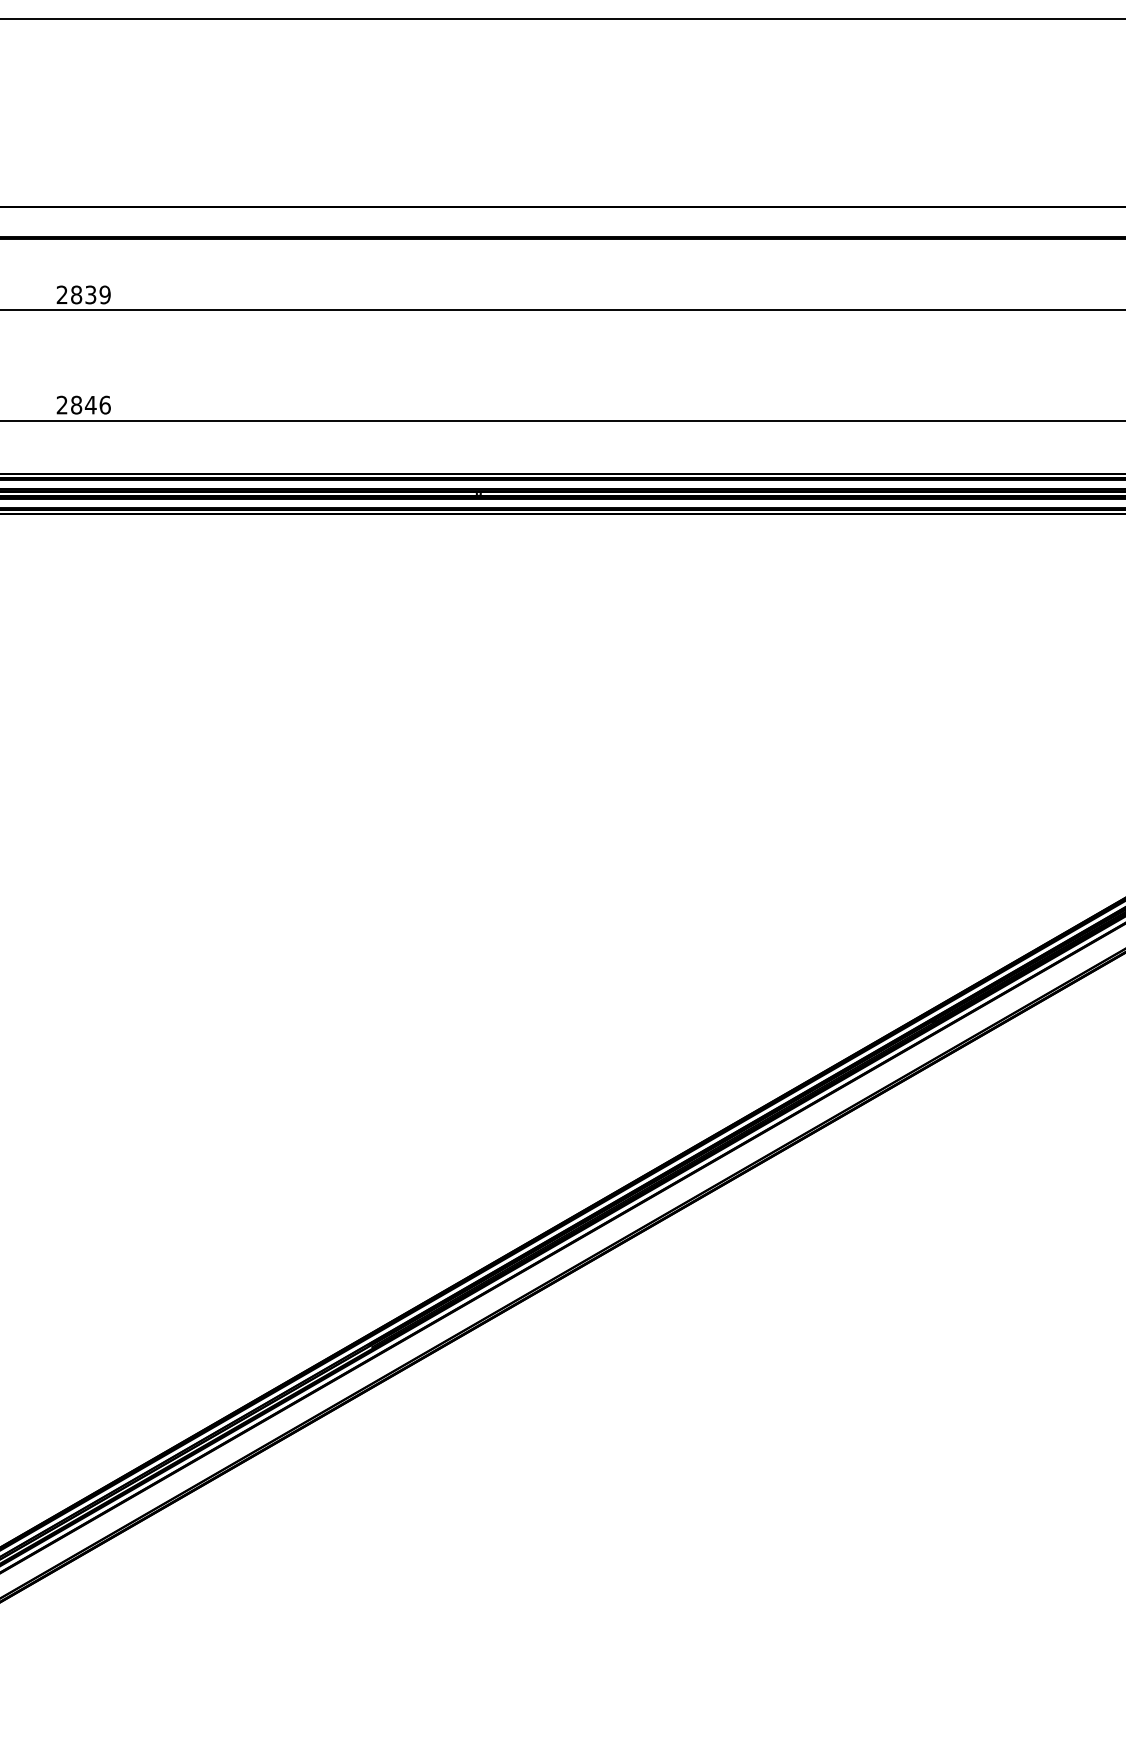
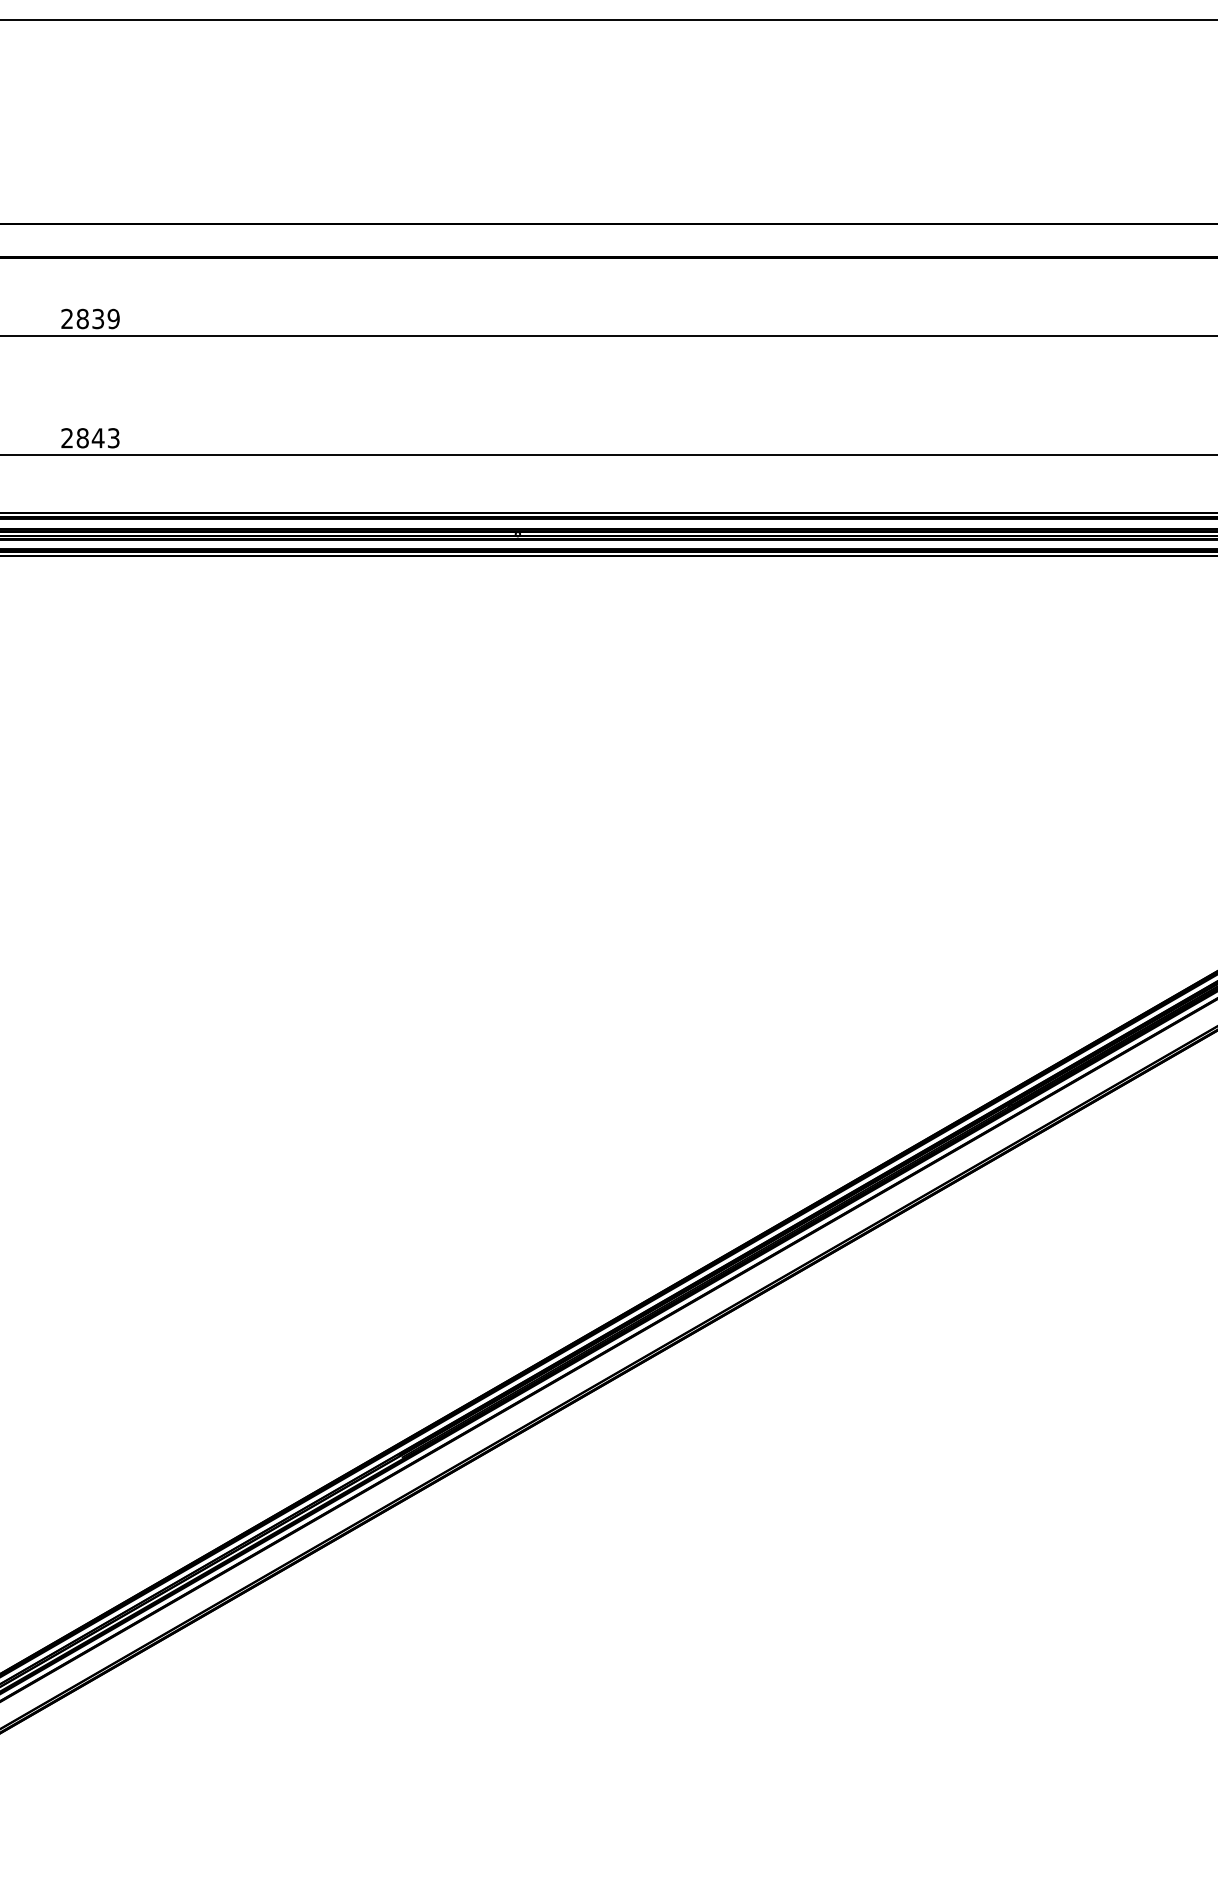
text: (104, 405) -> (113, 438), 2846 -> 2843

